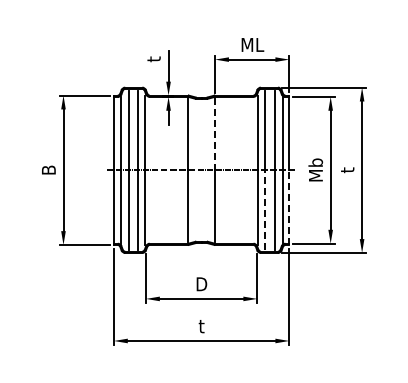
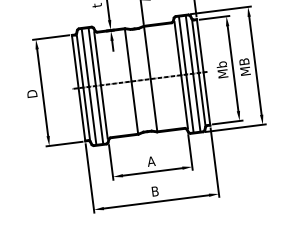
line: (215, 134) -> (147, 53), dashed -> solid
text: (48, 169) -> (31, 93), B -> D
text: (347, 169) -> (244, 66), t -> MB
line: (289, 207) -> (207, 98), dashed -> solid
line: (265, 210) -> (190, 103), dashed -> solid
text: (201, 284) -> (151, 161), D -> A
text: (201, 326) -> (155, 191), t -> B

